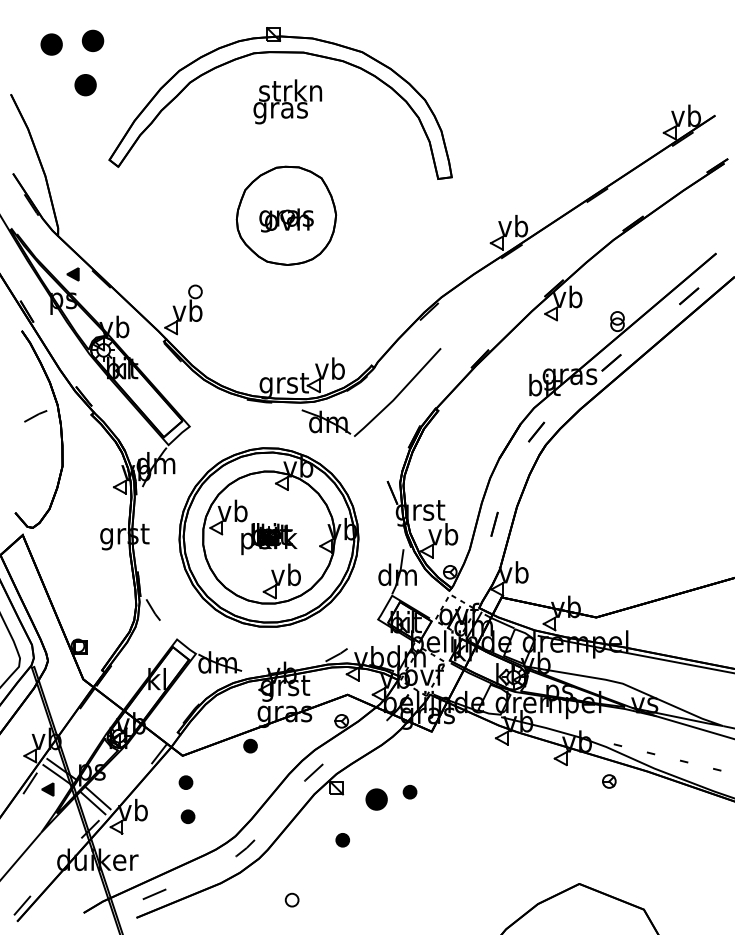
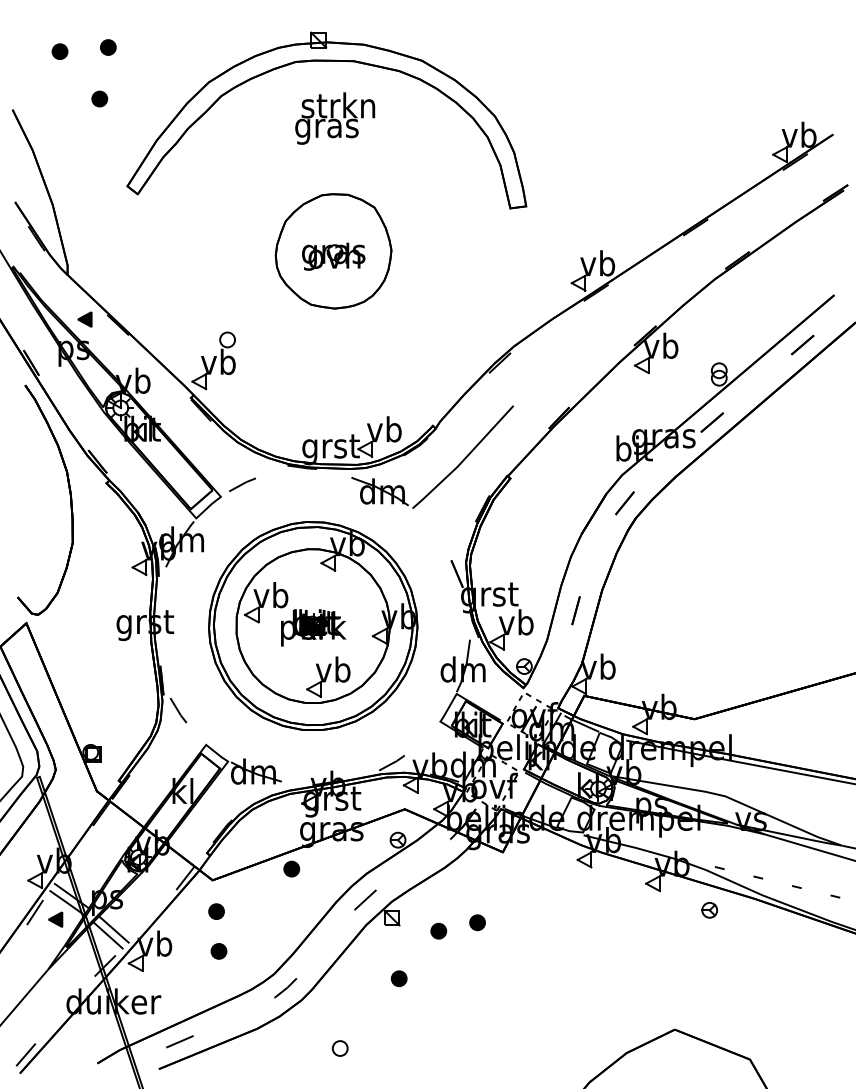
part: (93, 40) -> (108, 47), size x0.62
part: (51, 44) -> (59, 51), size x0.62
part: (85, 84) -> (99, 98), size x0.62
line: (35, 415) -> (242, 484), moved
part: (376, 798) -> (438, 930), size x0.62

